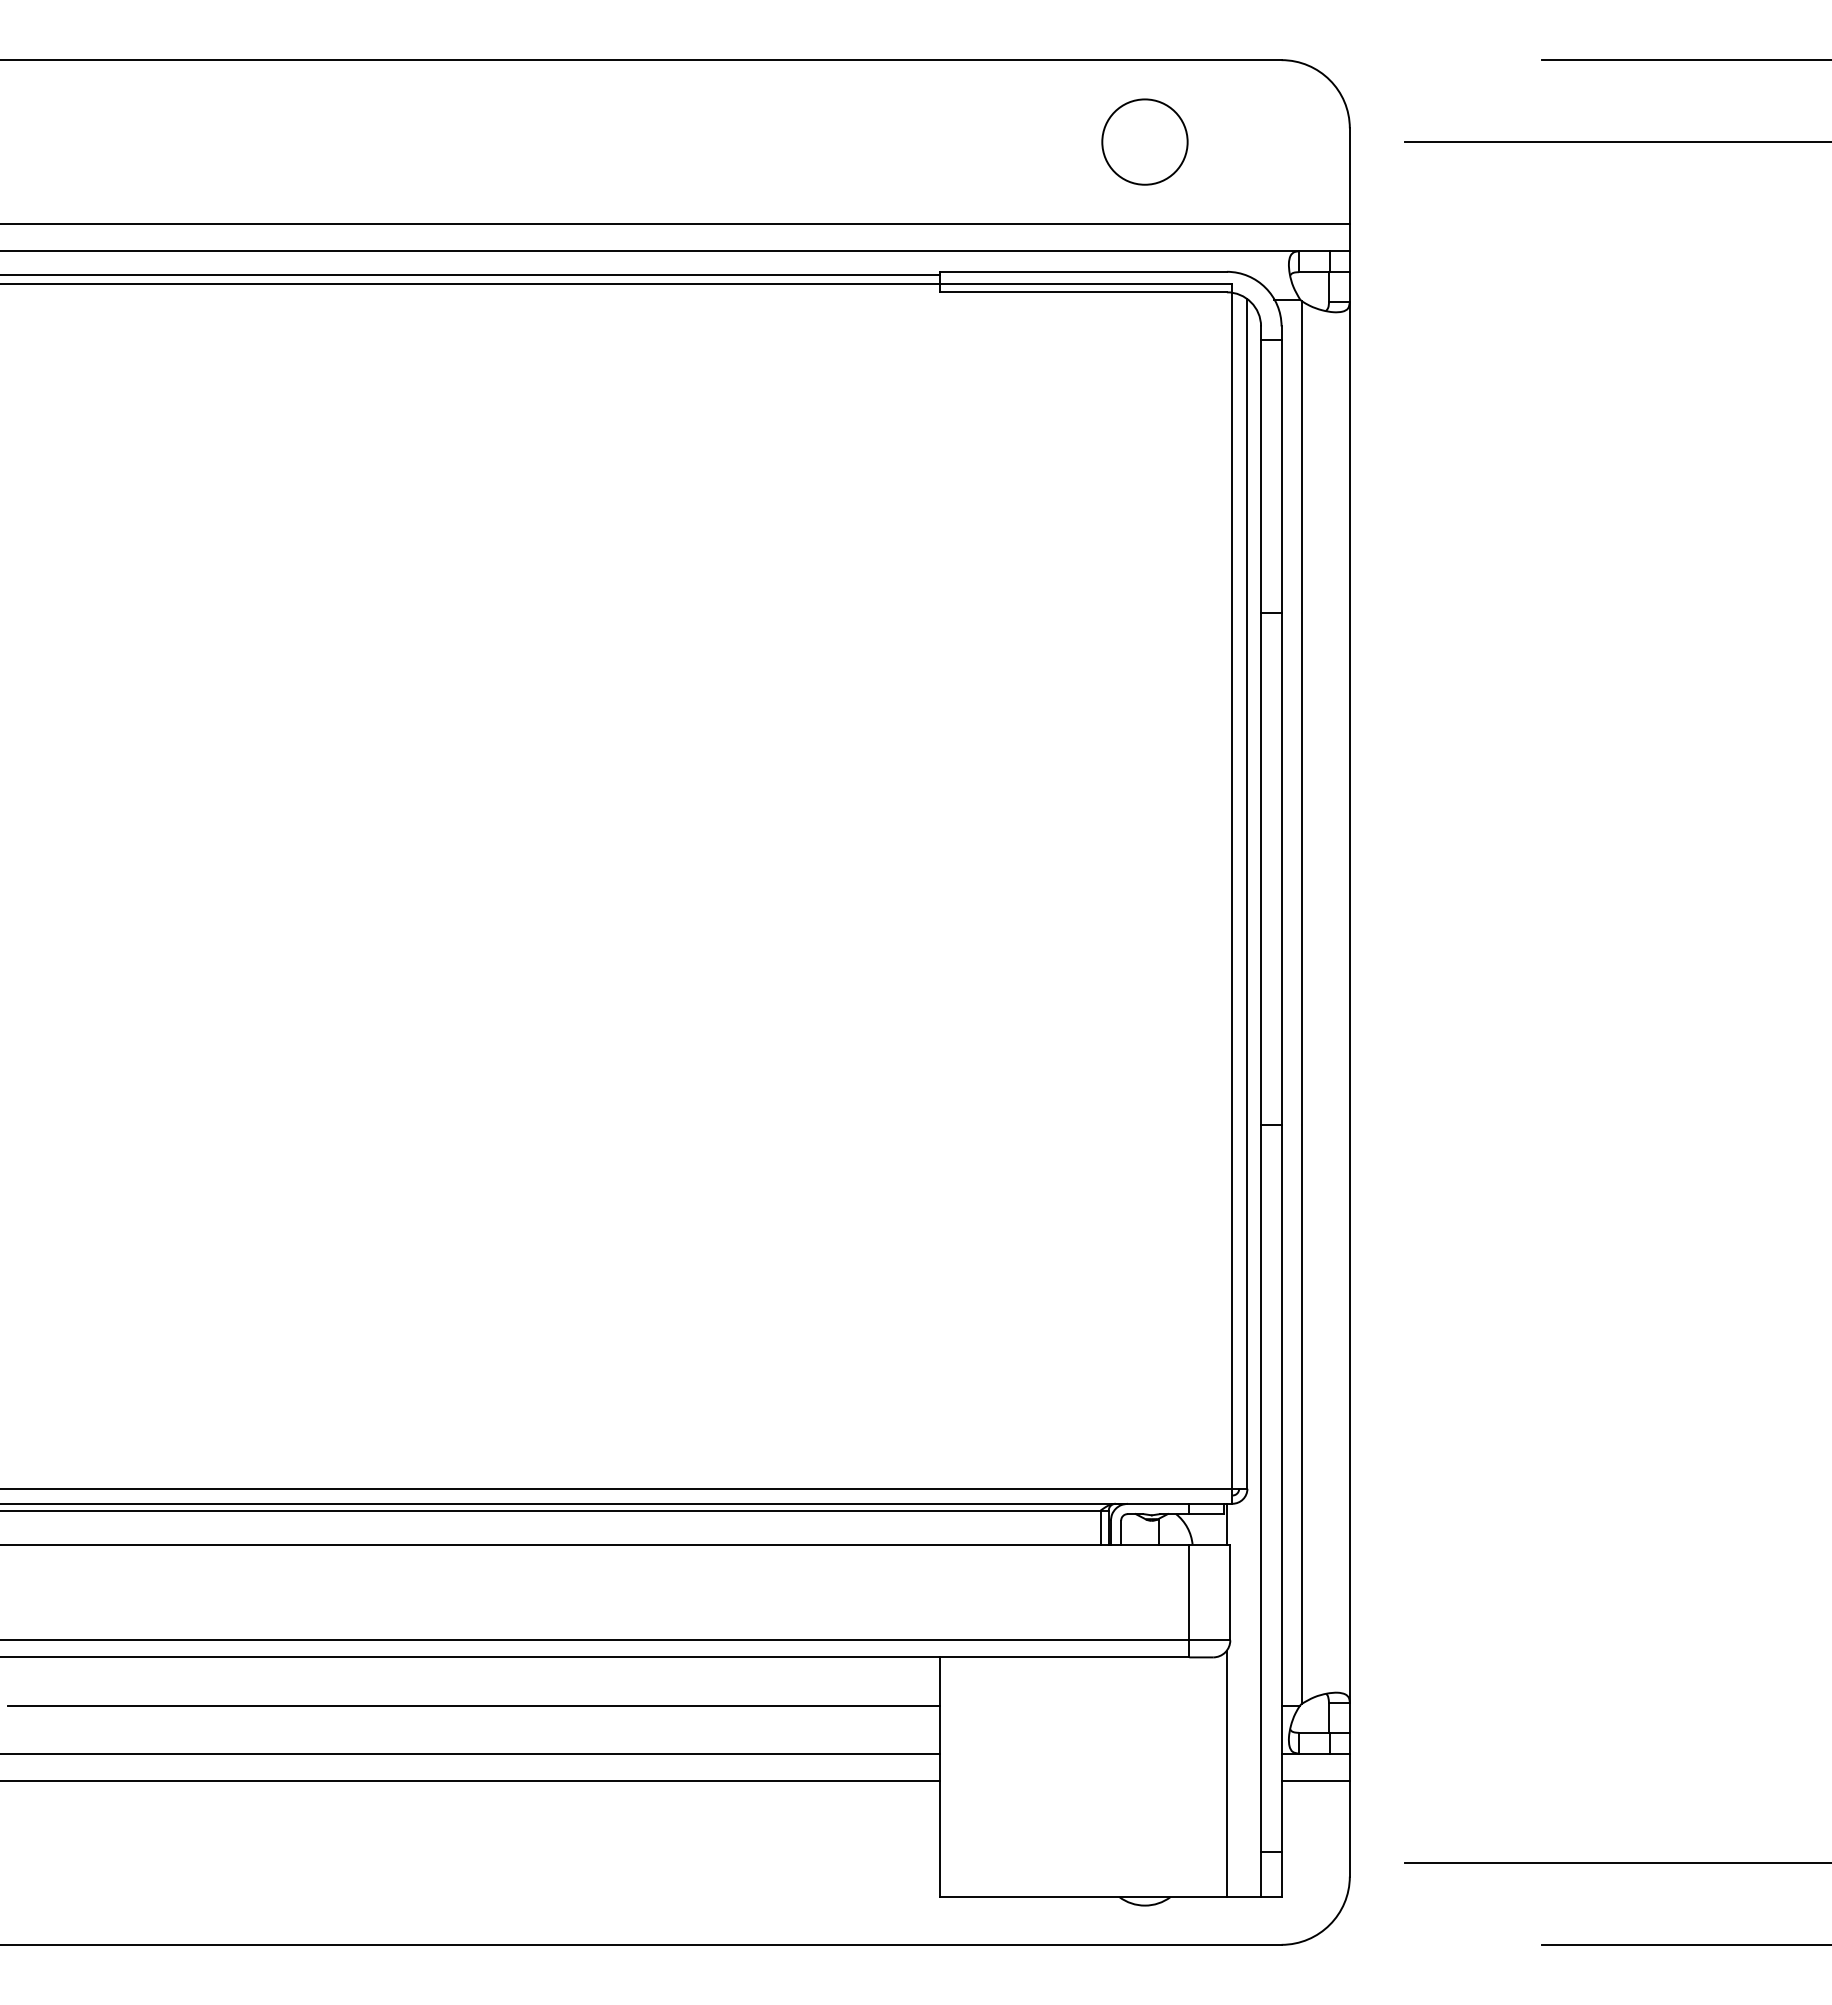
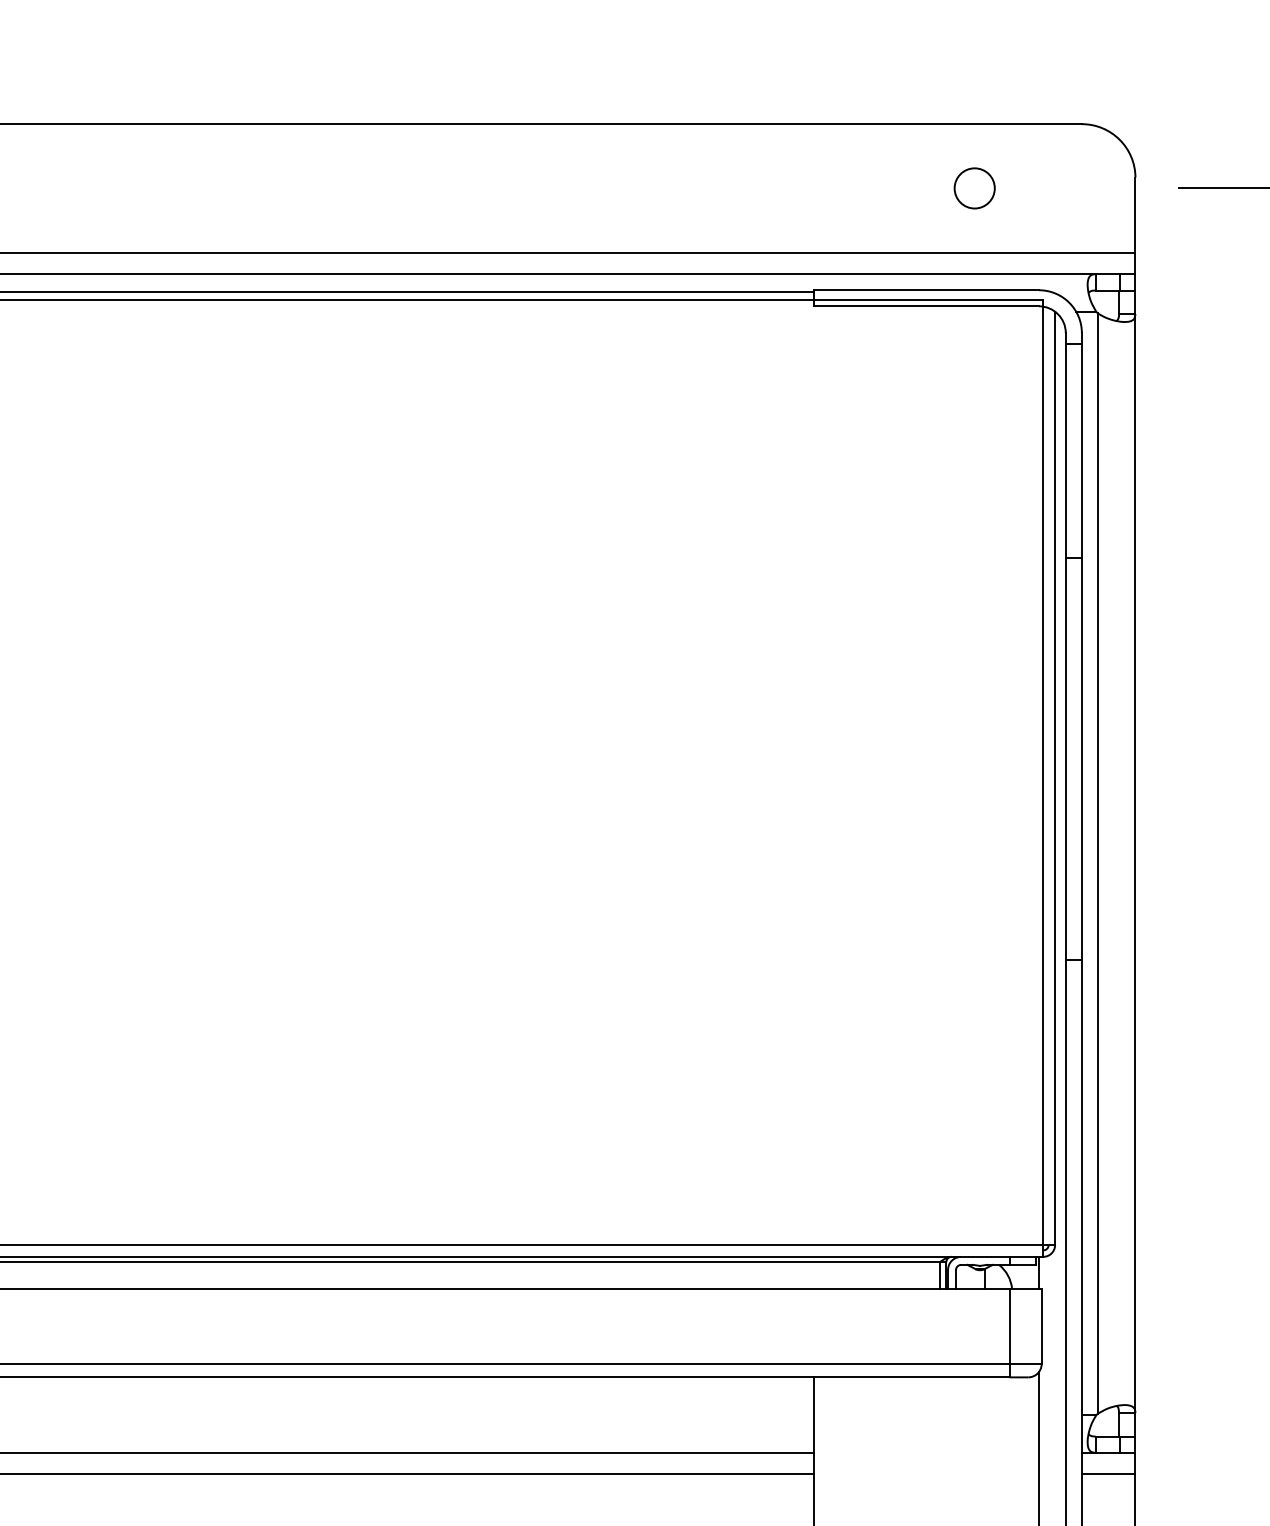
circle: (1144, 141) -> (974, 187), size x0.6
line: (473, 1705) -> (447, 1415), removed

